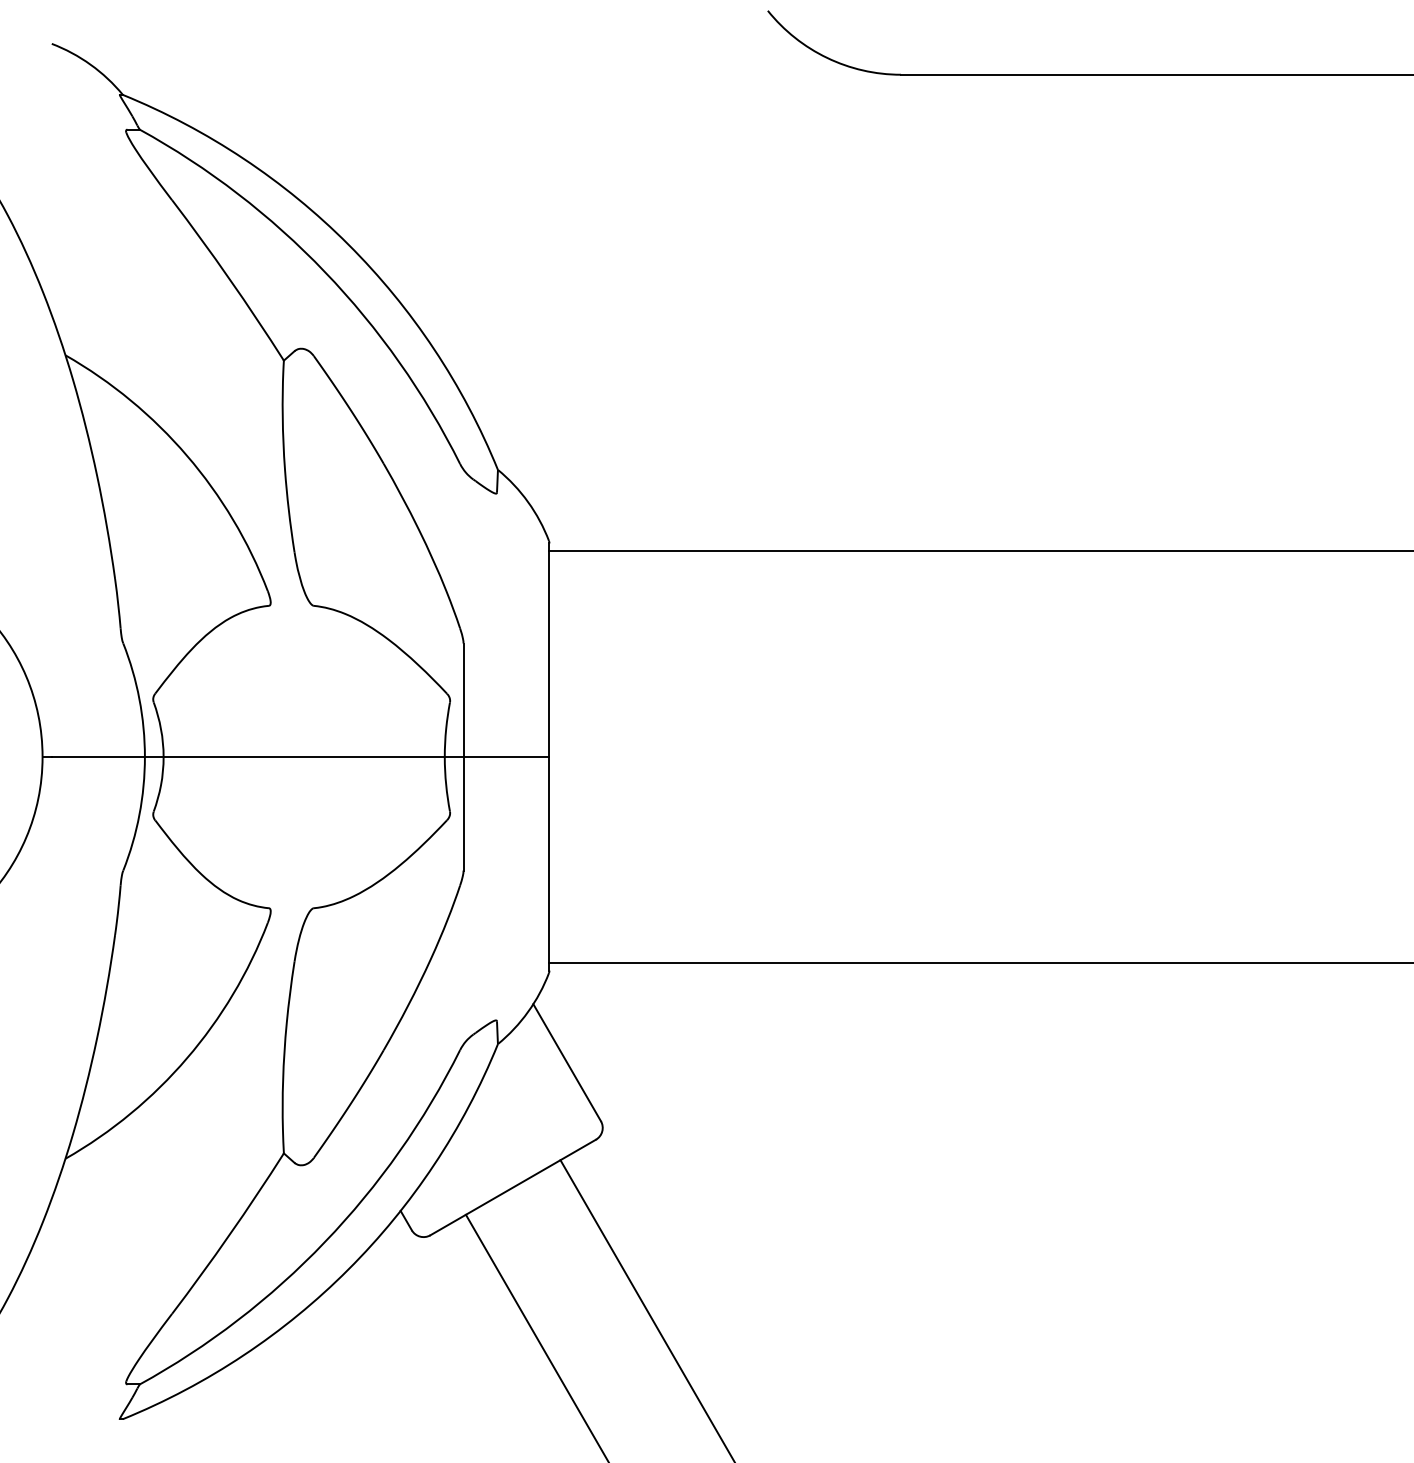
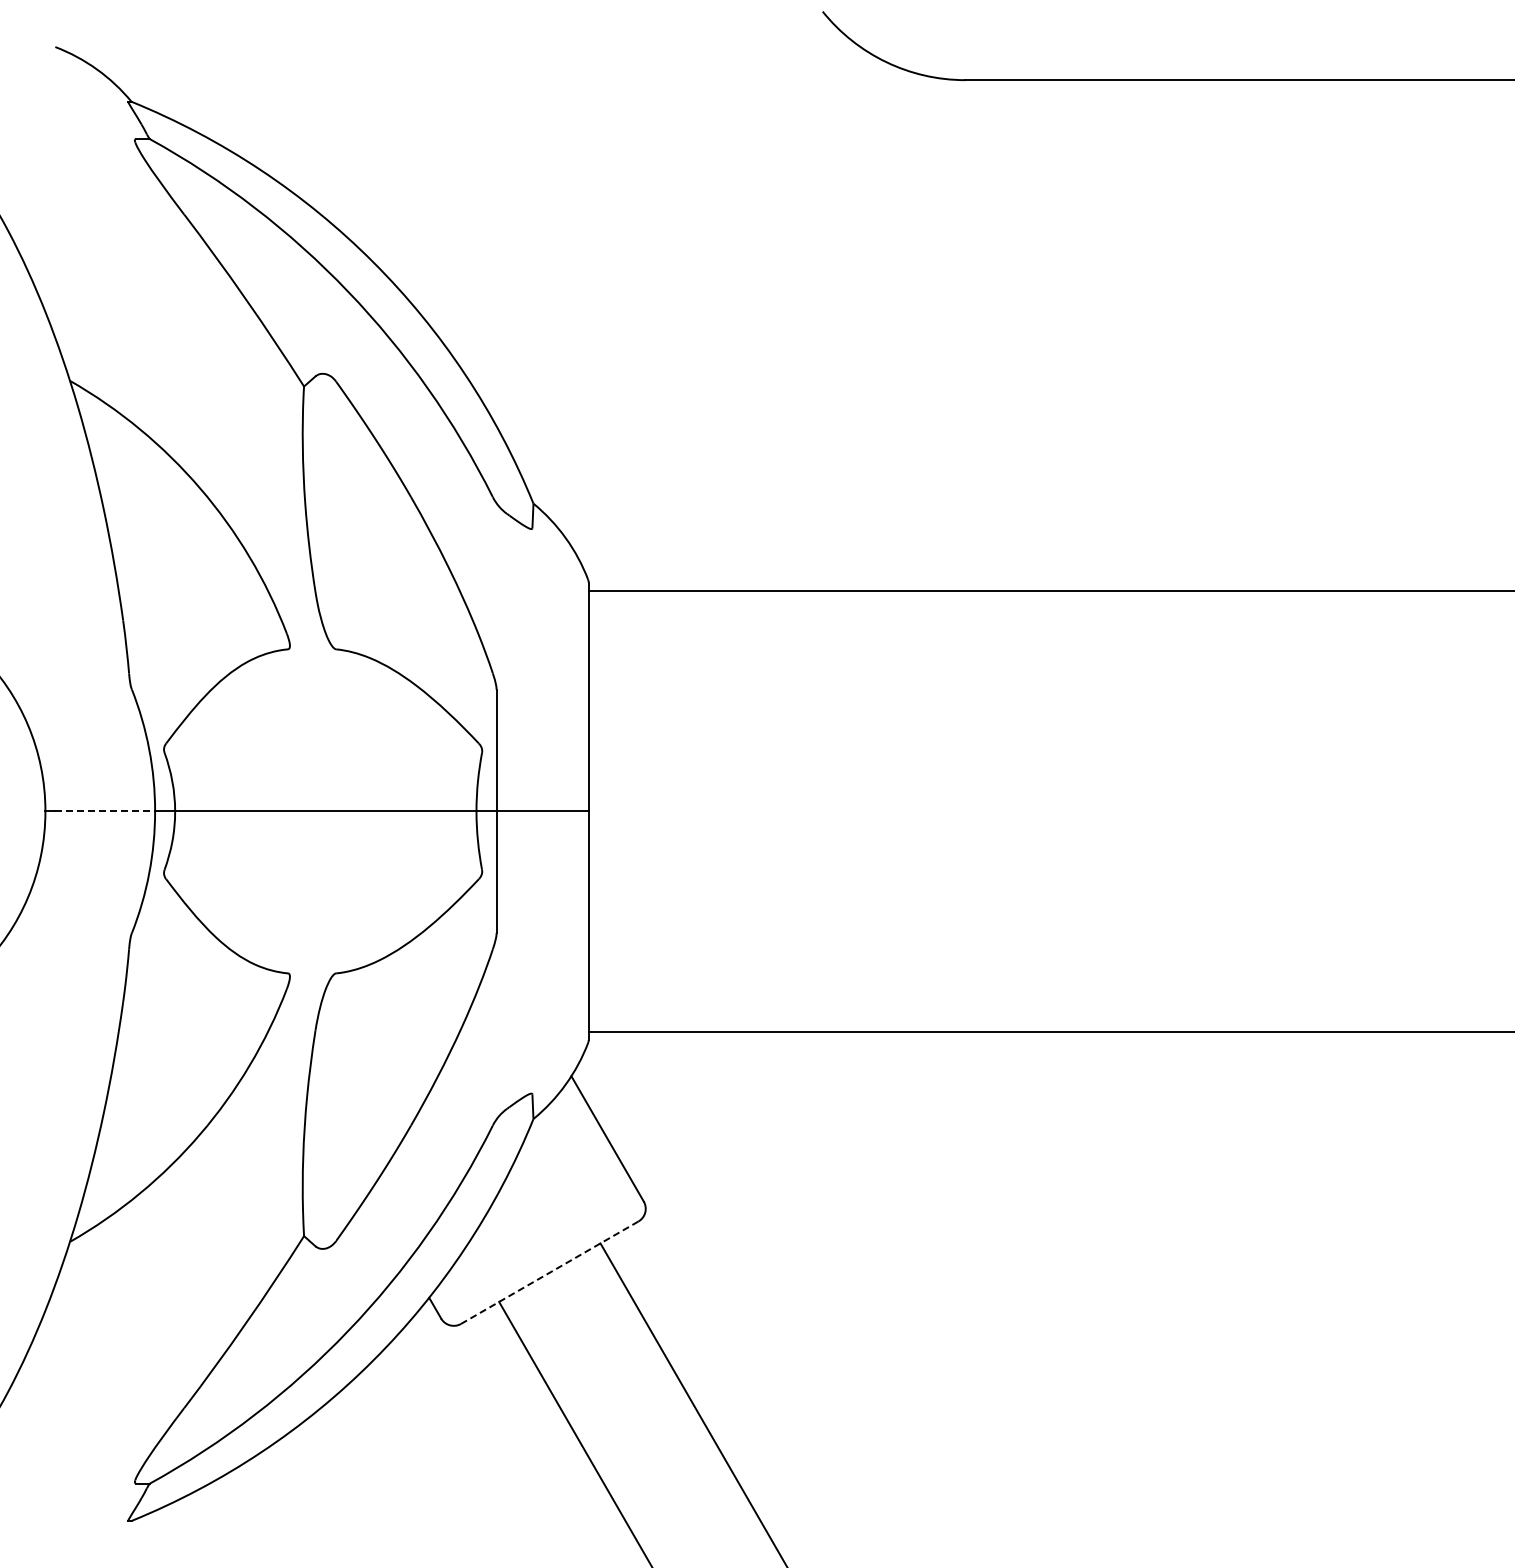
line: (98, 757) -> (105, 811), solid -> dashed
line: (512, 1187) -> (549, 1272), solid -> dashed

